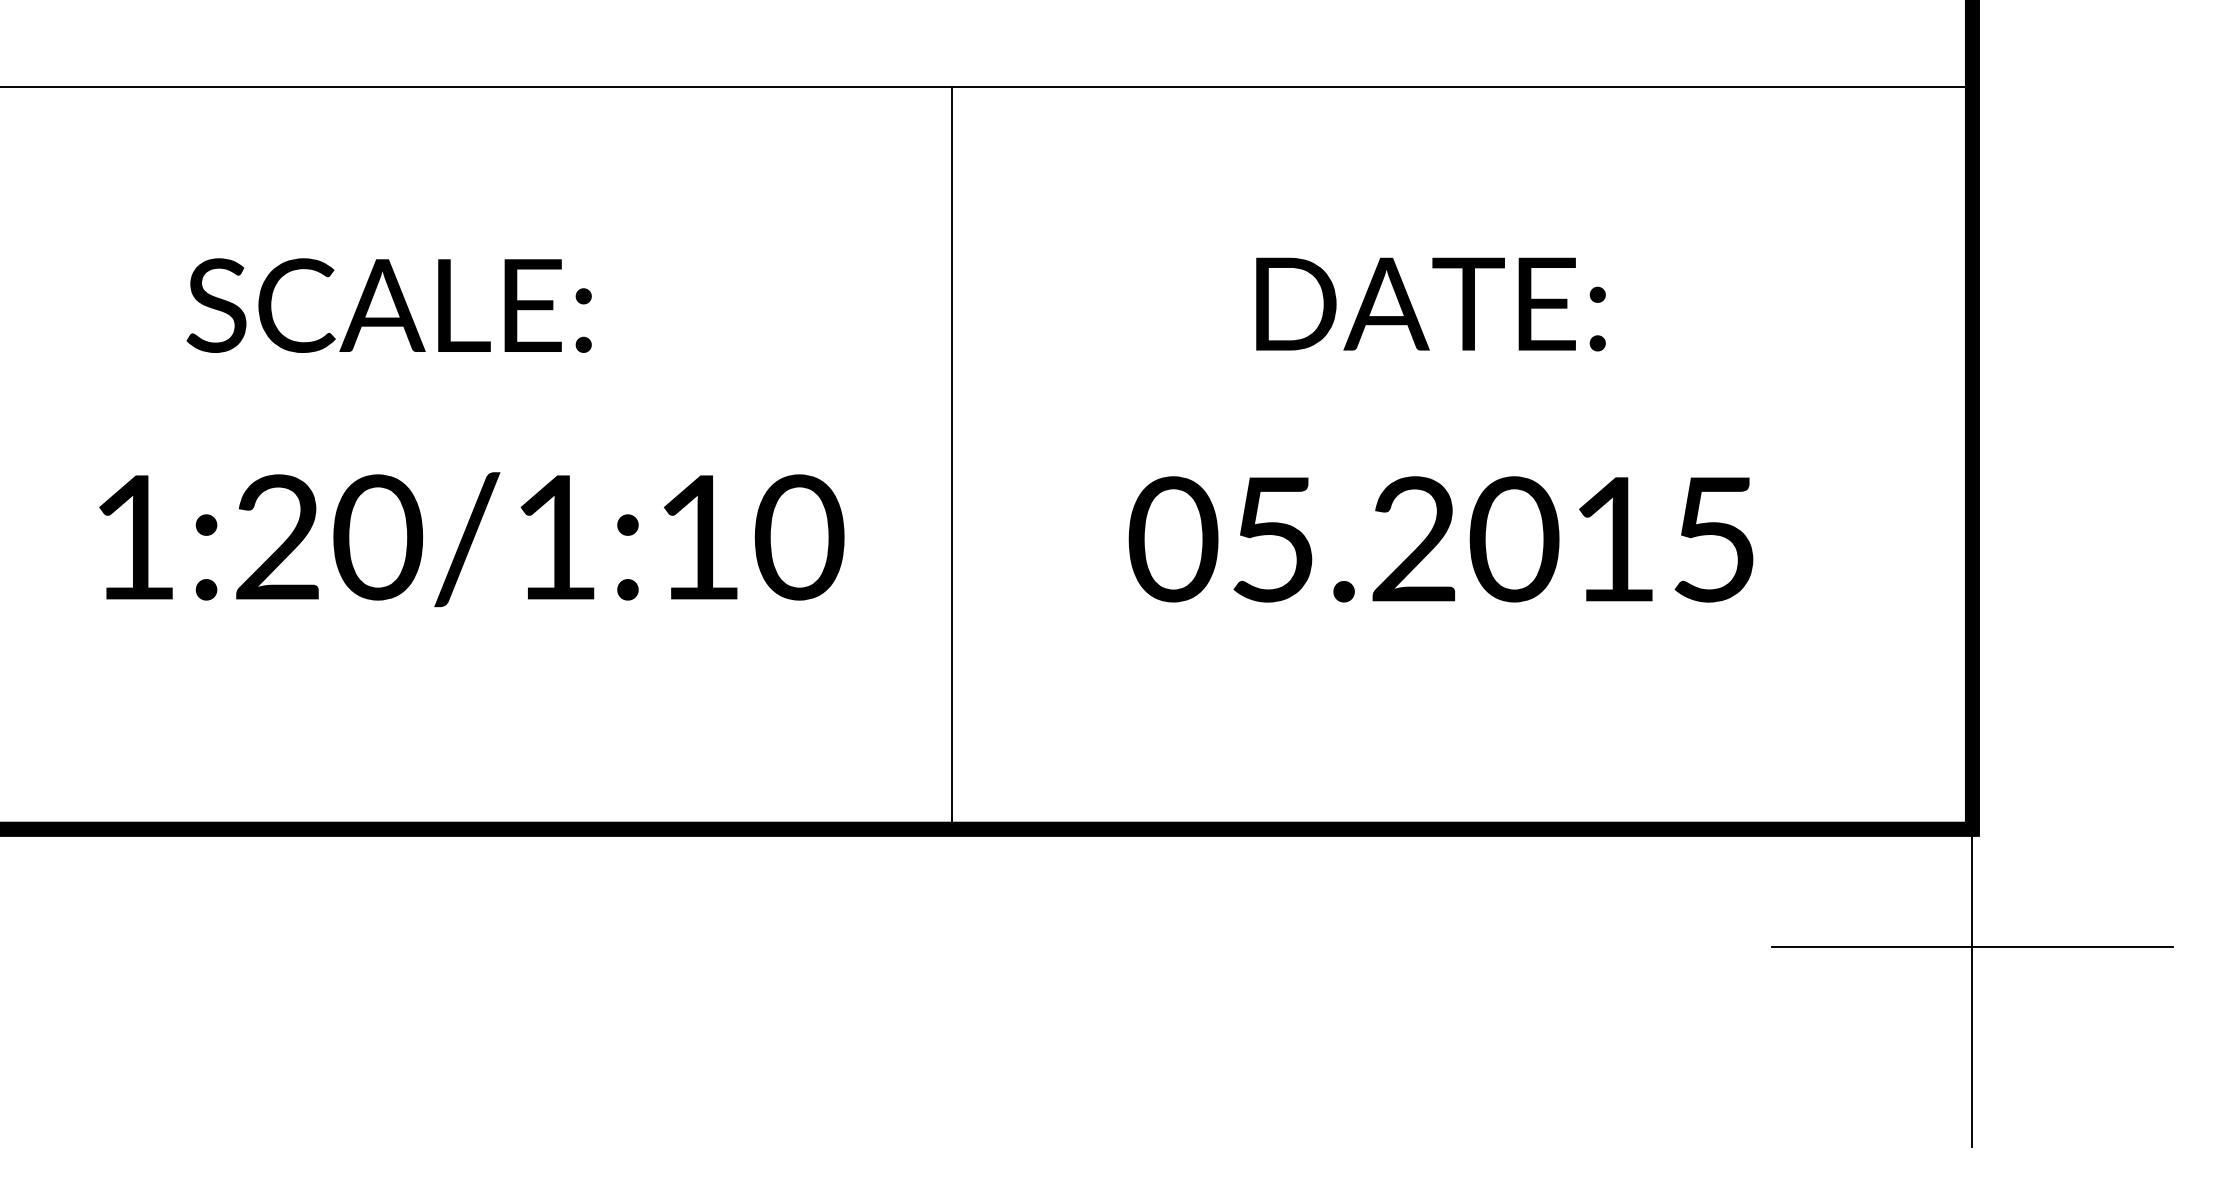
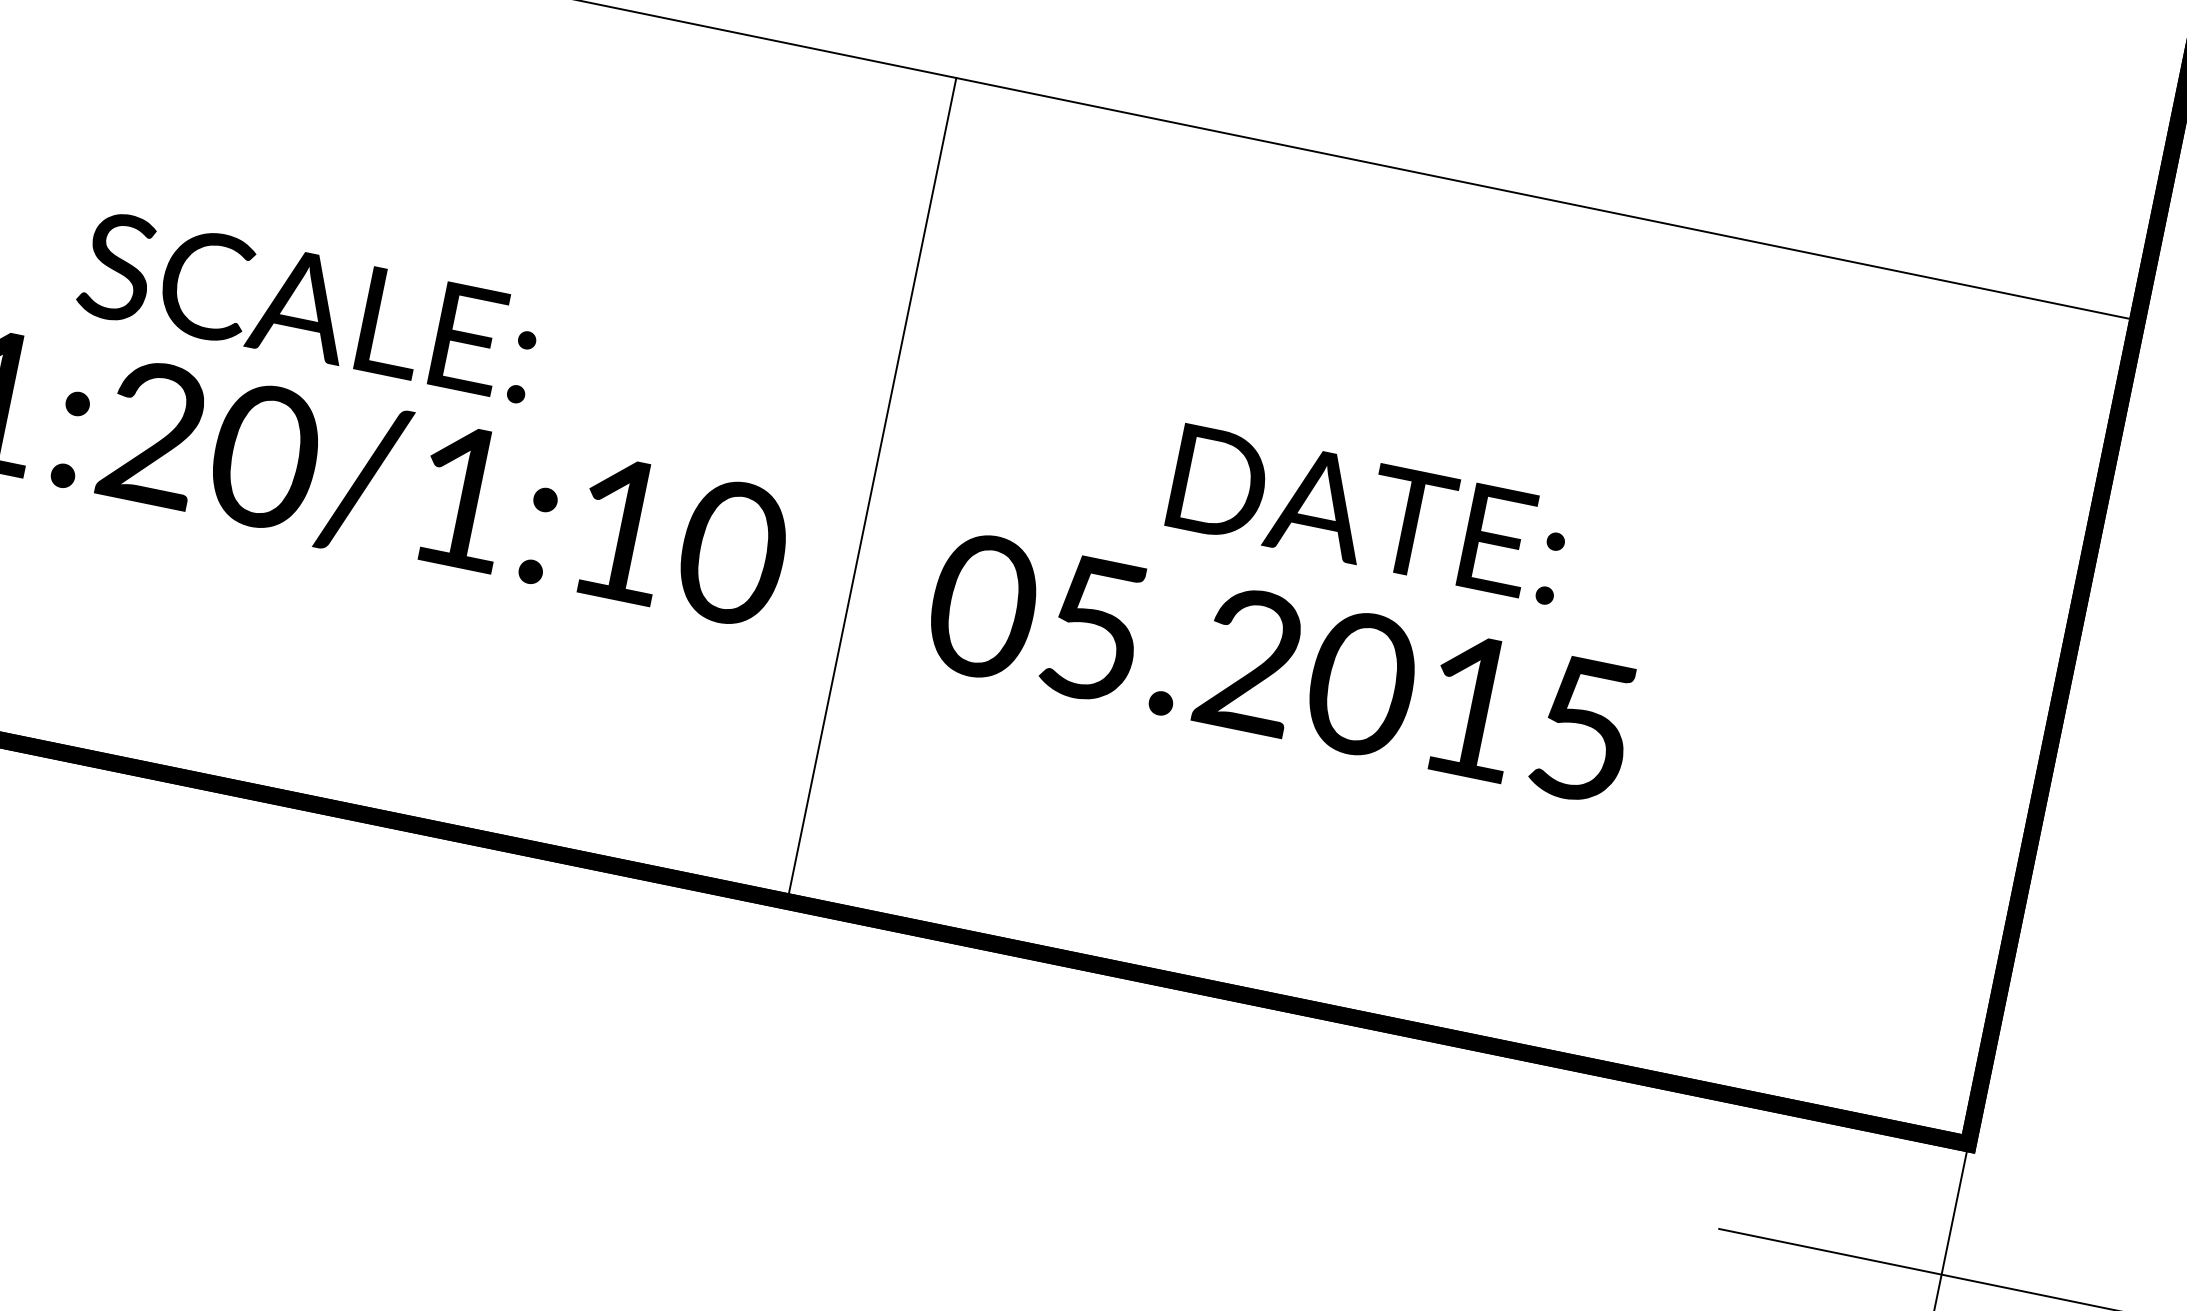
text: (1430, 304) -> (1367, 514), moved
text: (388, 305) -> (308, 306), moved
line: (952, 458) -> (872, 490), moved
text: (1440, 539) -> (1279, 667), moved

